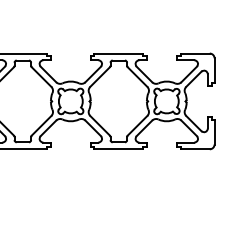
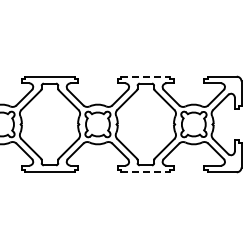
line: (118, 53) -> (145, 76), solid -> dashed
line: (118, 149) -> (145, 172), solid -> dashed

